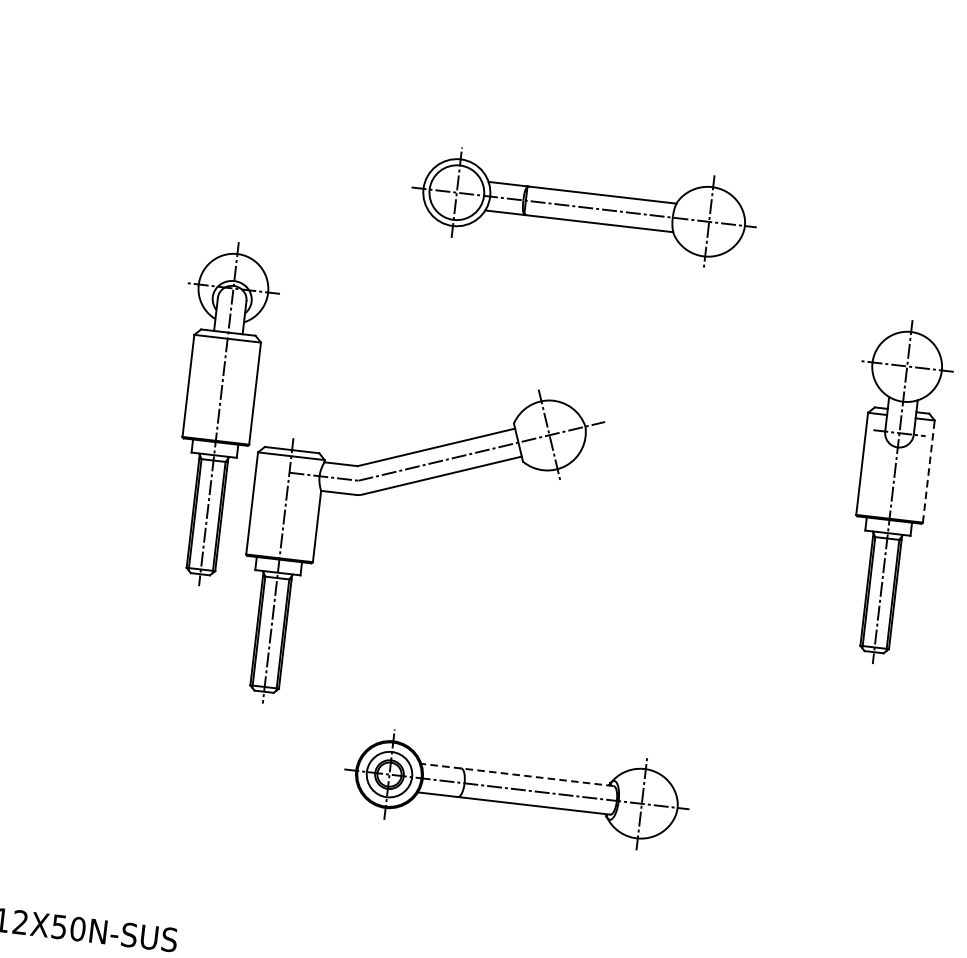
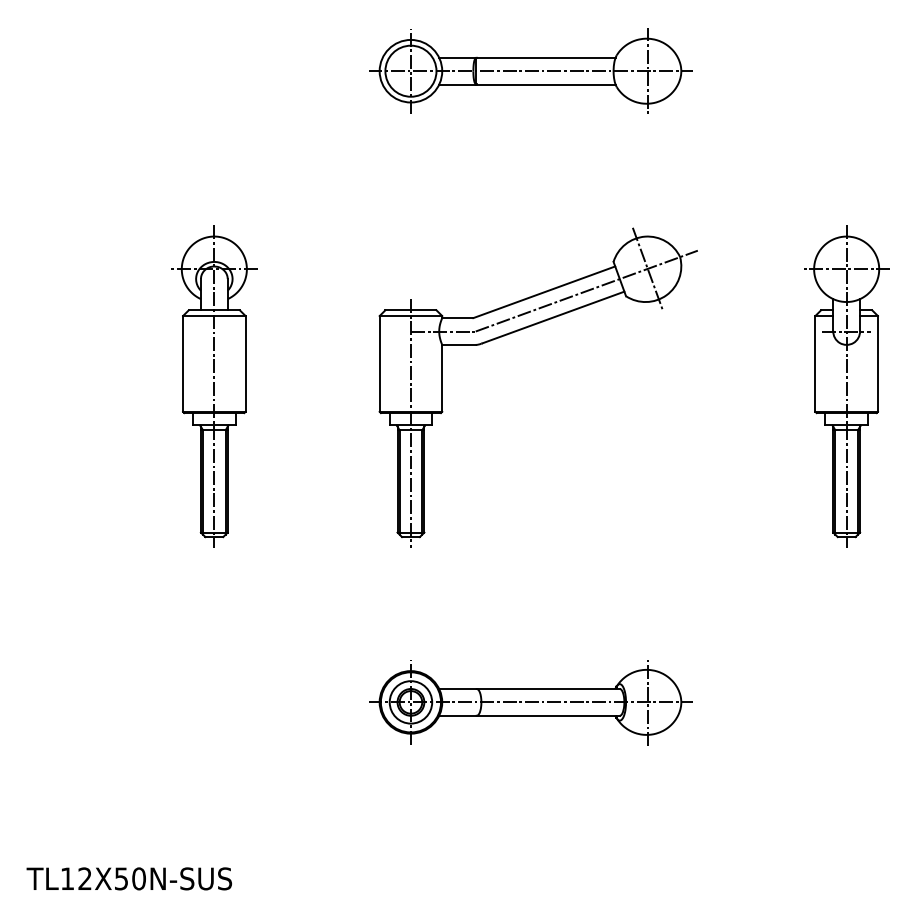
part: (584, 206) -> (530, 70), moved
line: (928, 471) -> (877, 363), dashed -> solid
part: (404, 485) -> (518, 331), moved
line: (517, 774) -> (529, 688), dashed -> solid

